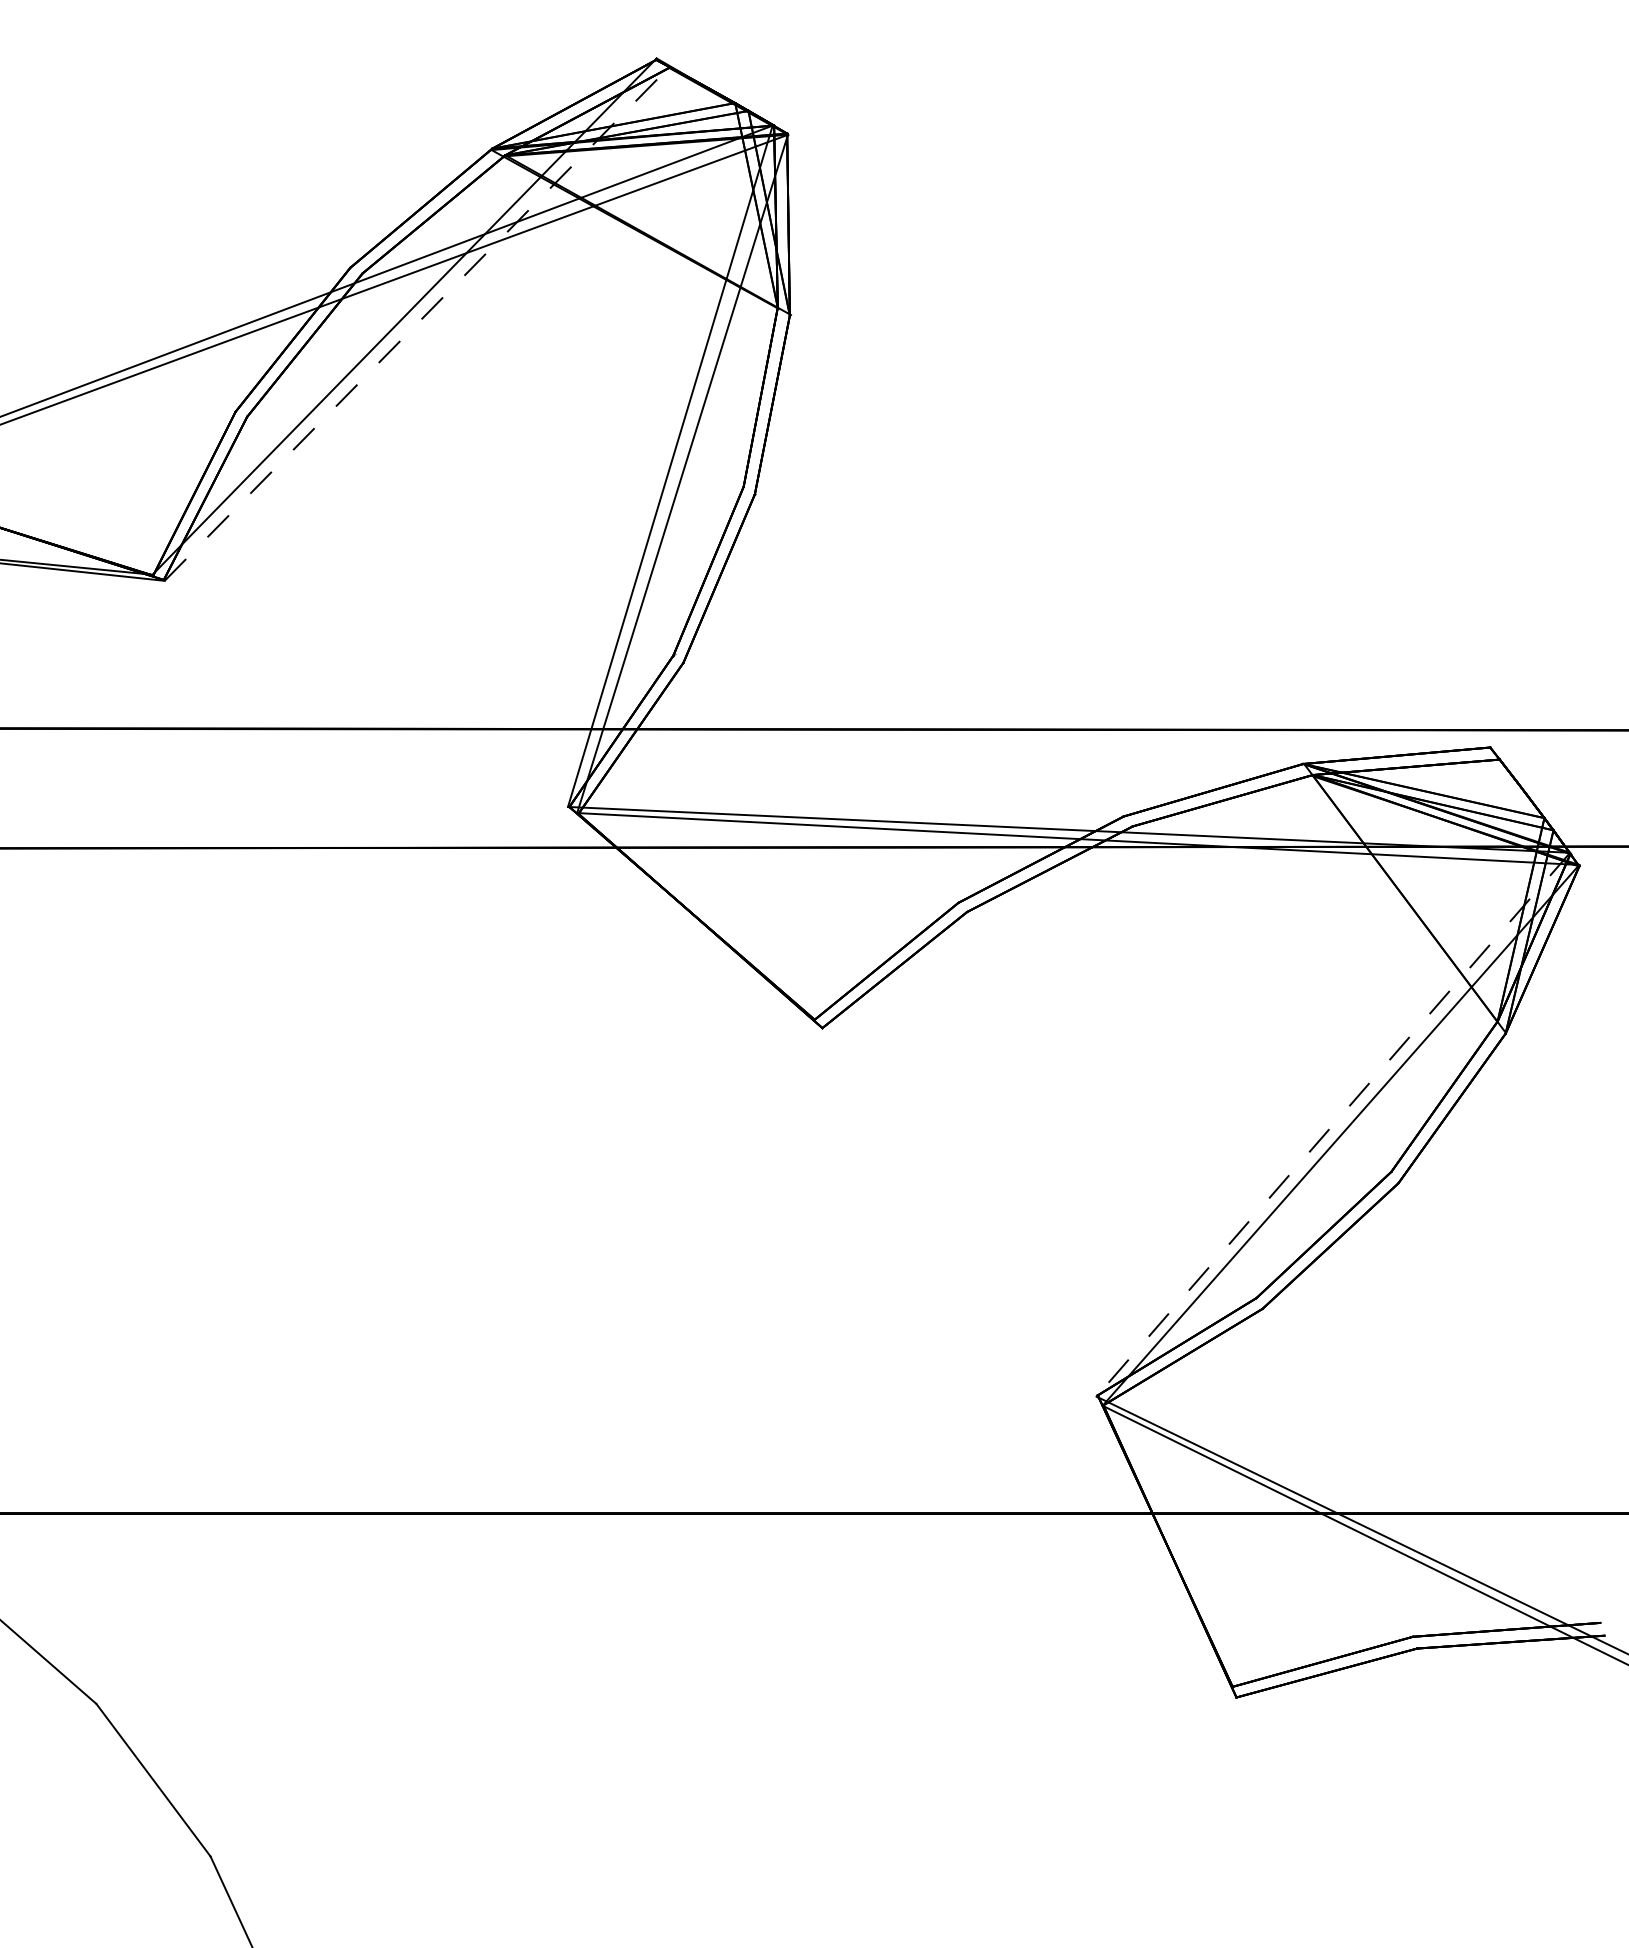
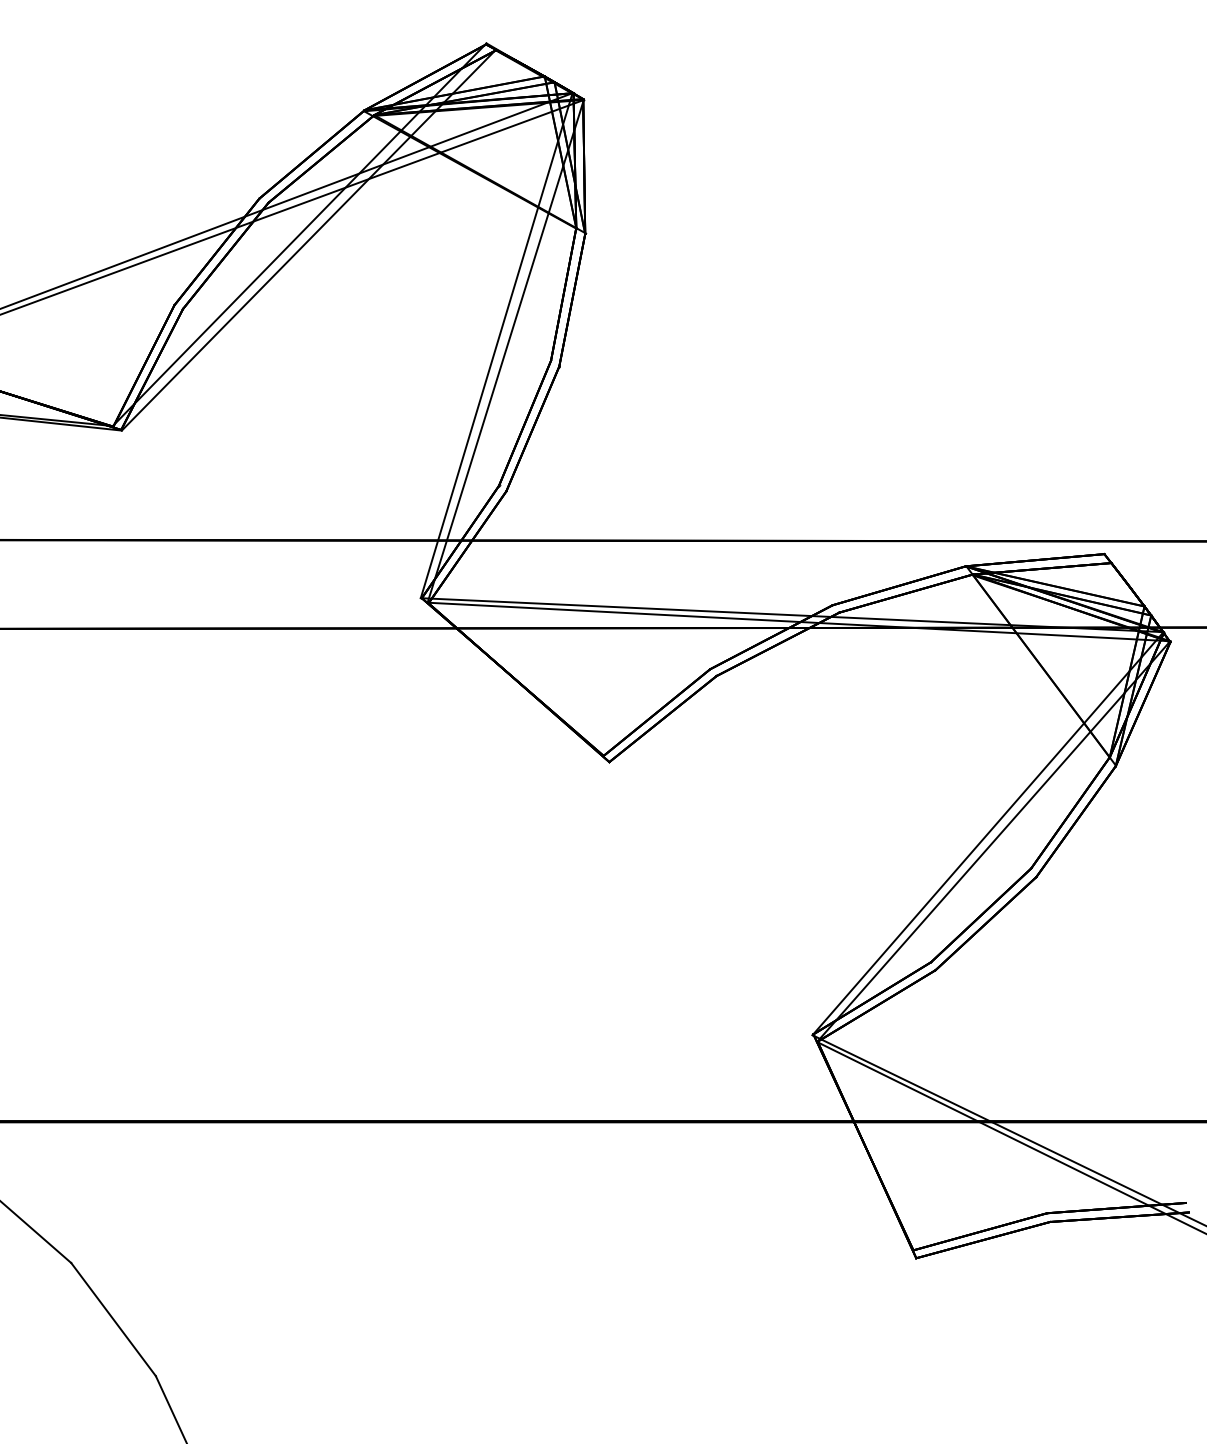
line: (416, 324) -> (308, 240), dashed -> solid
line: (1333, 1124) -> (988, 833), dashed -> solid

